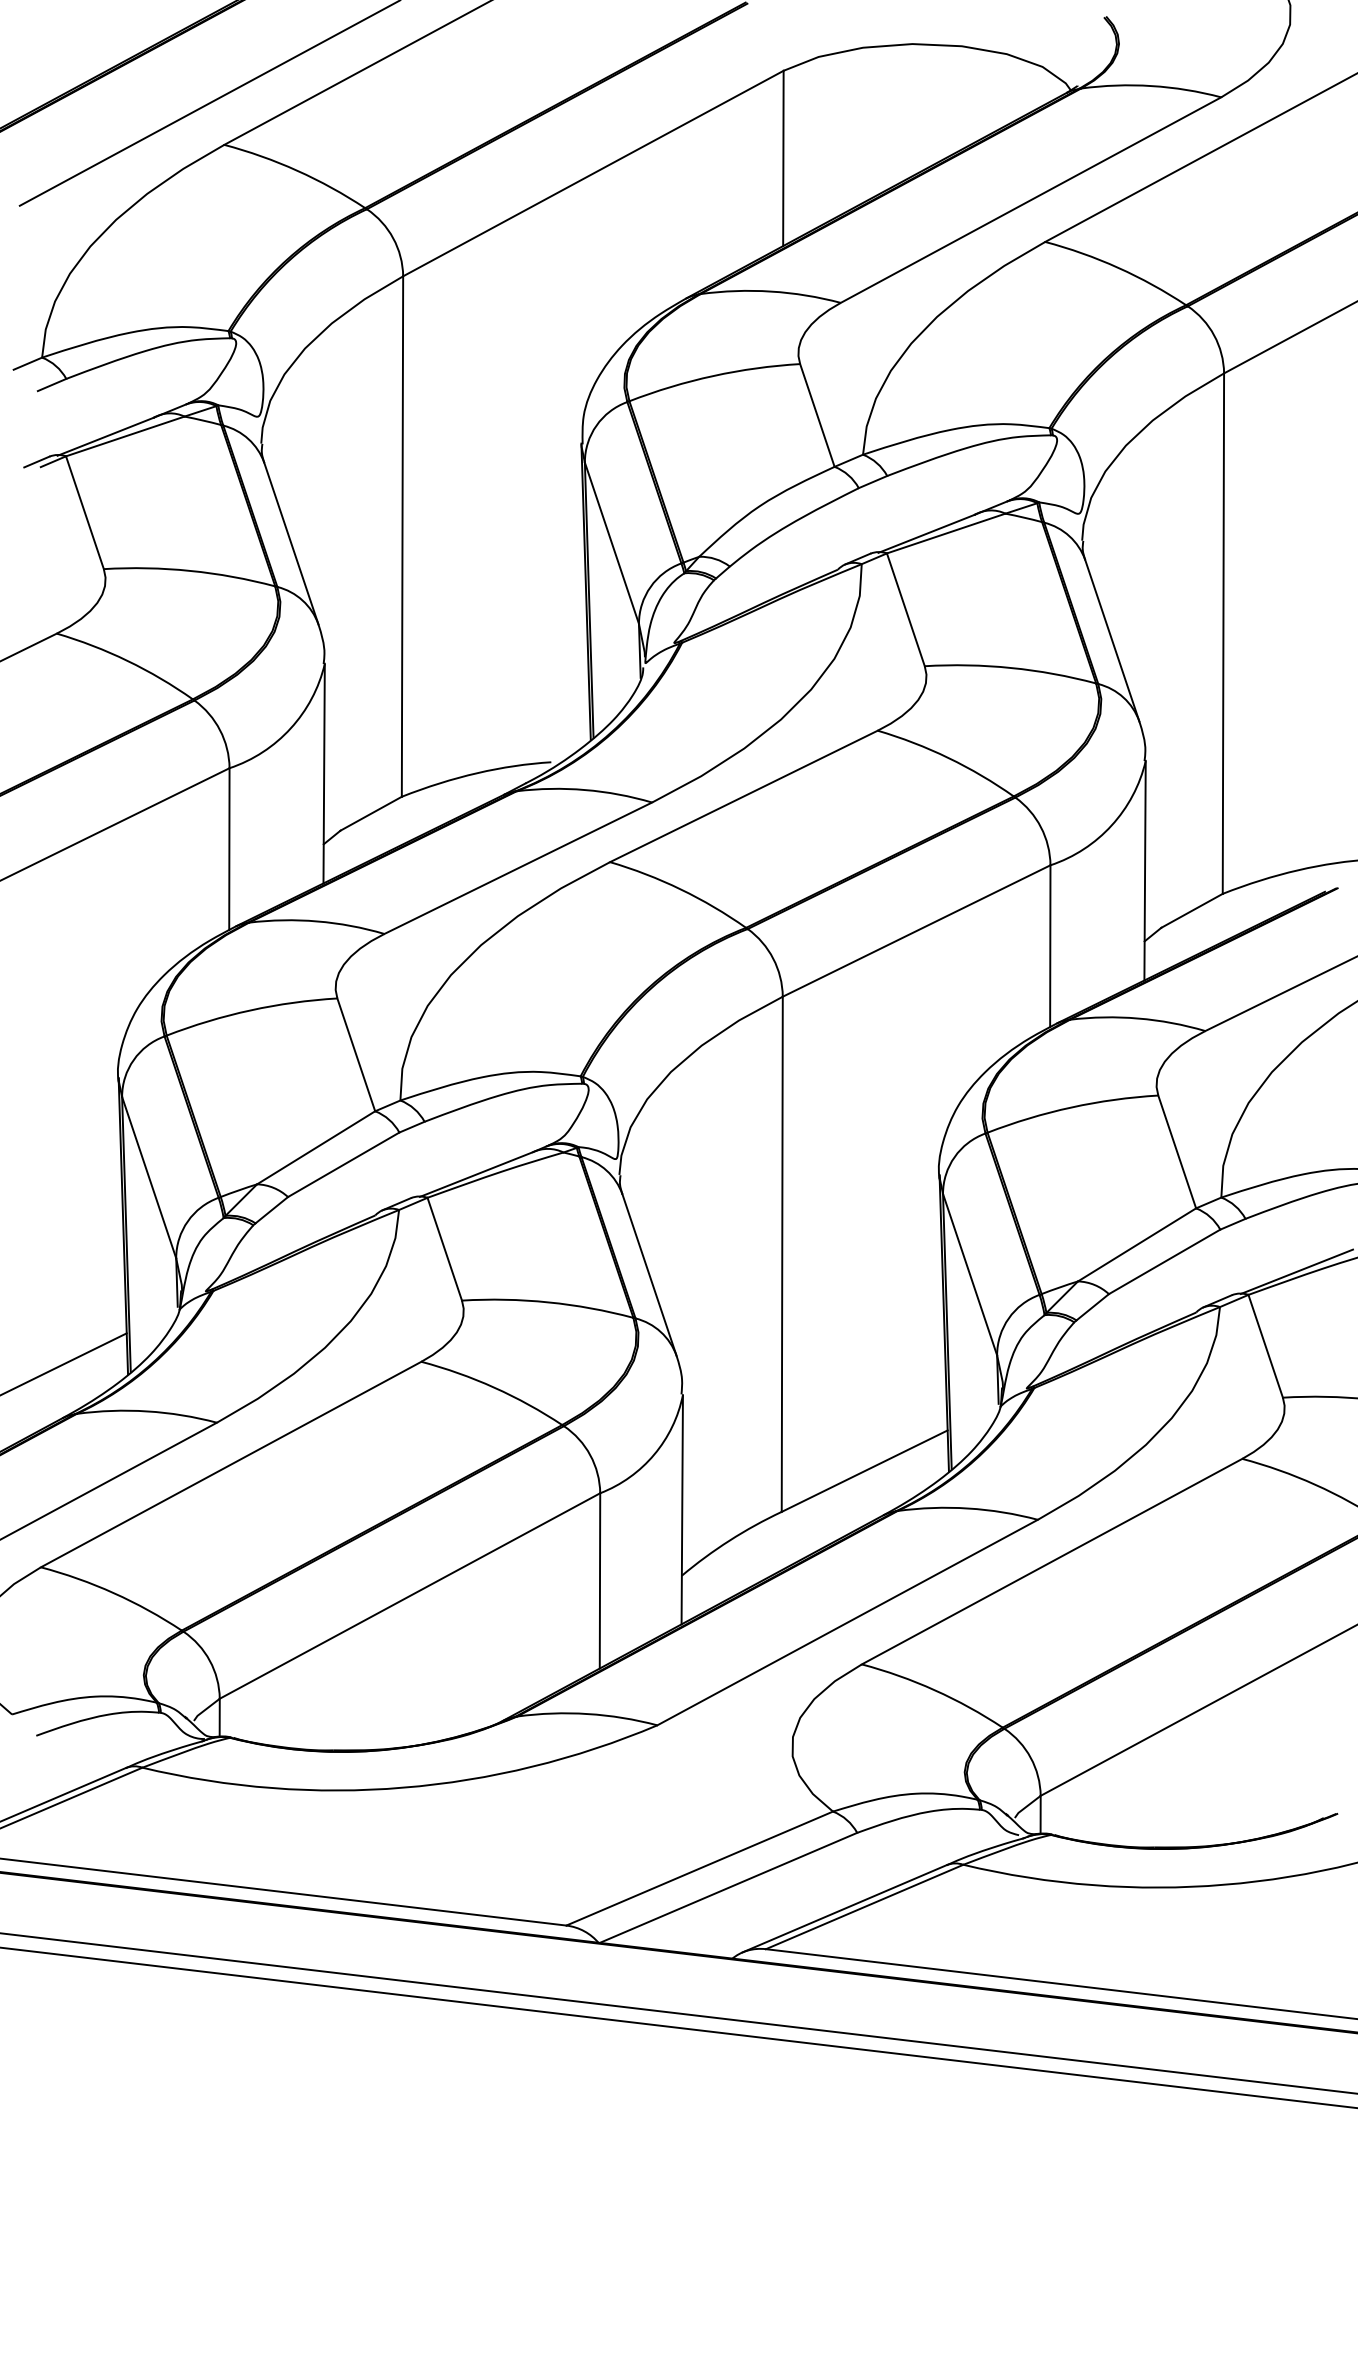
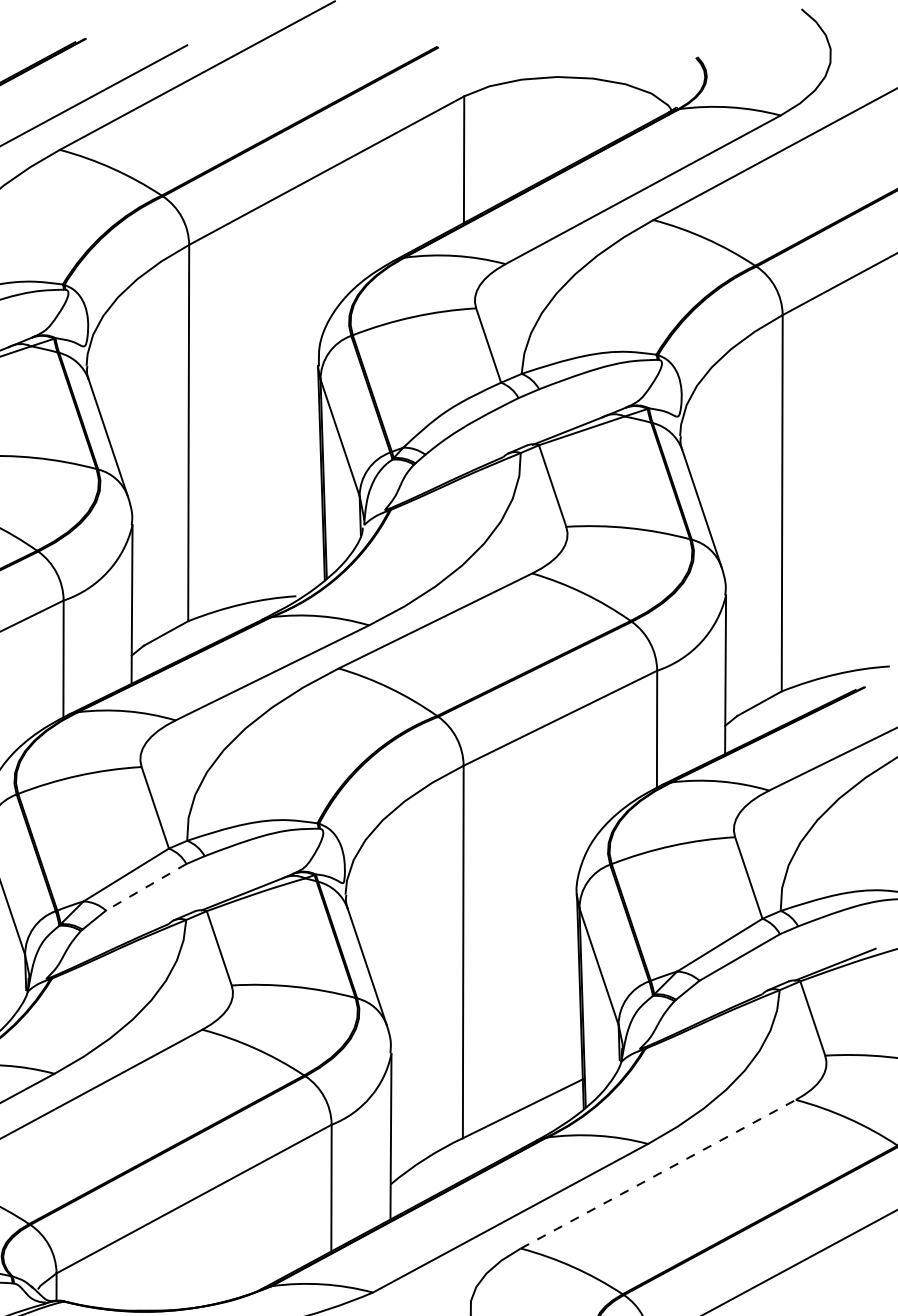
line: (343, 1165) -> (146, 887), solid -> dashed
line: (1052, 1561) -> (658, 1174), solid -> dashed

